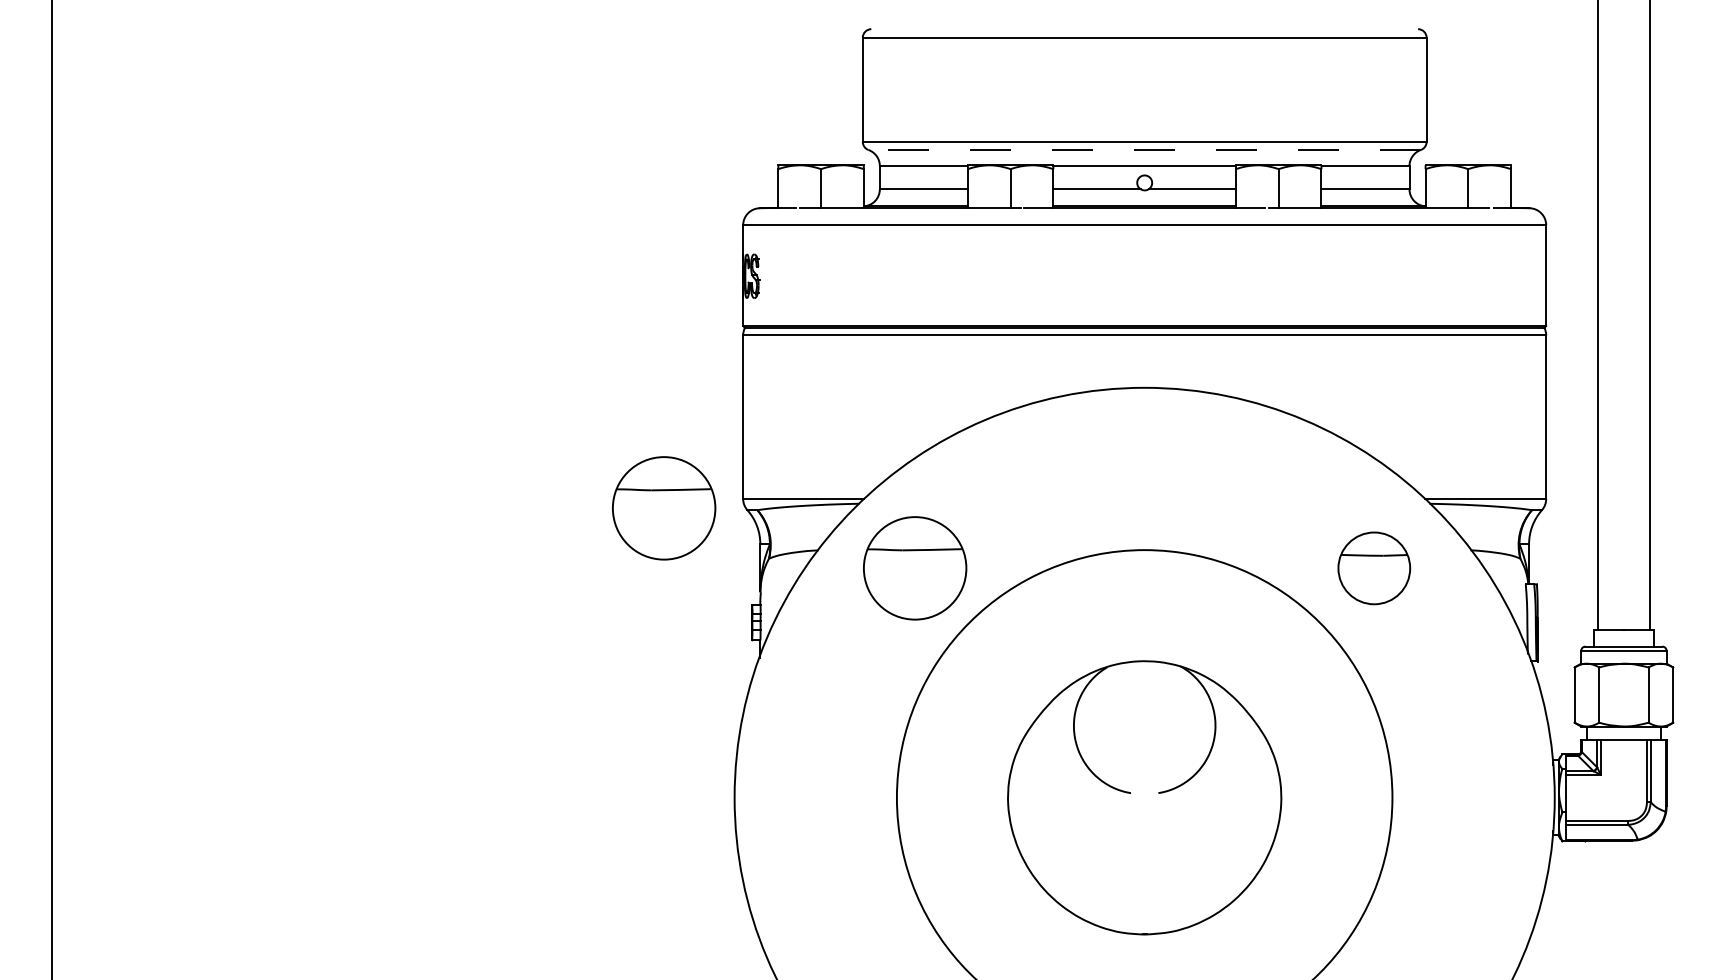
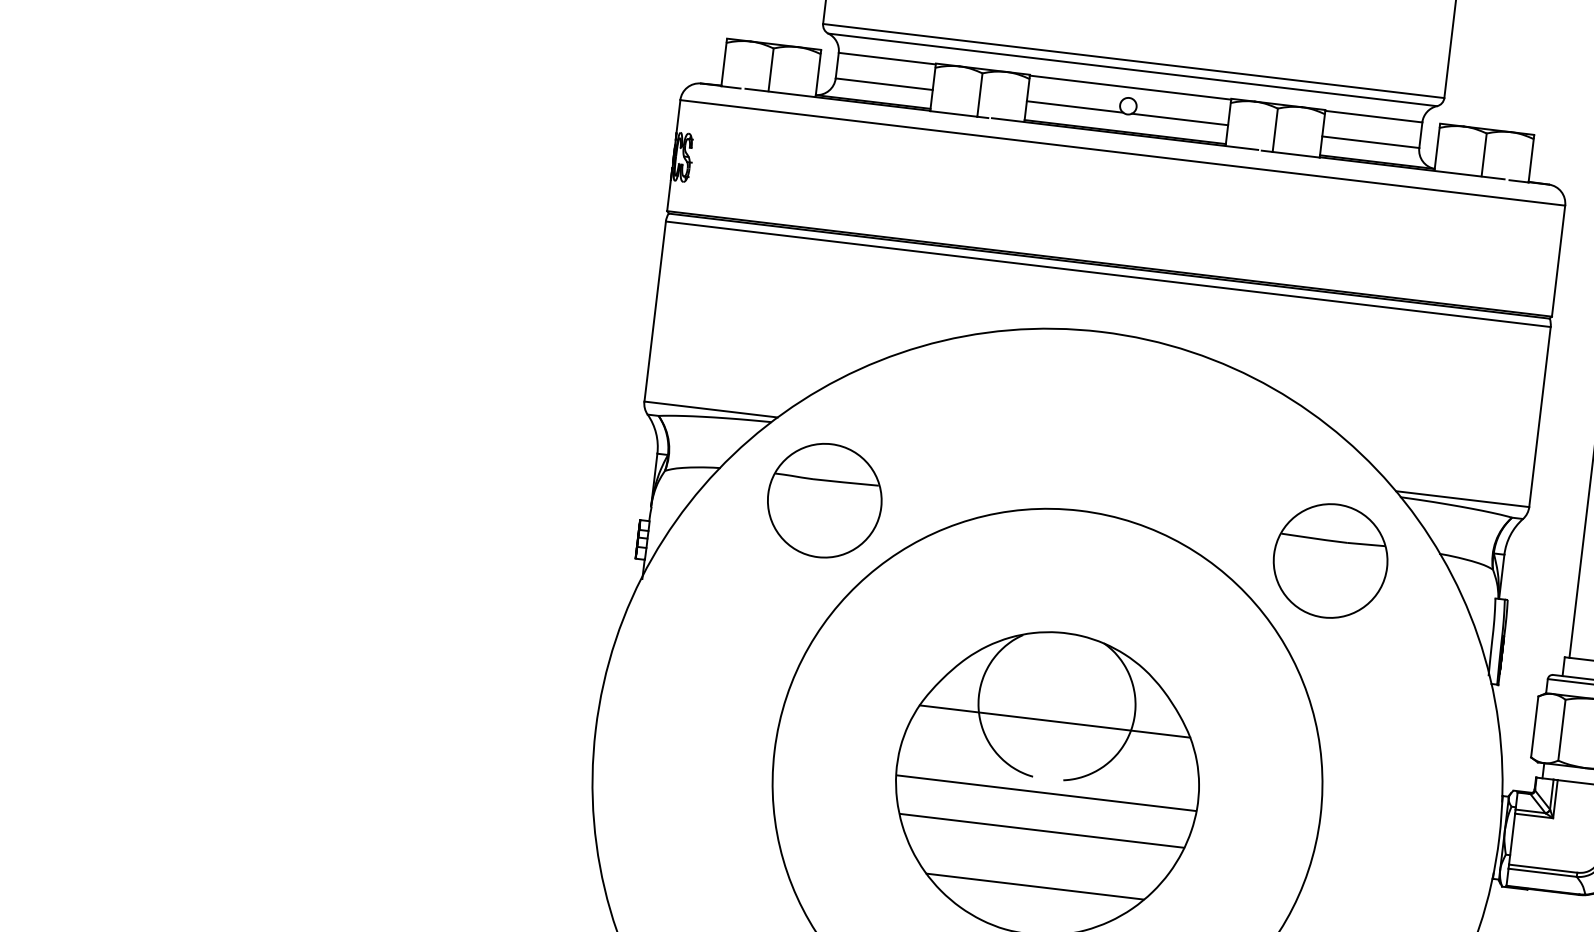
line: (1144, 149) -> (1132, 69), dashed -> solid
part: (664, 508) -> (556, 401), removed
part: (1374, 568) -> (1330, 561), size x1.43
line: (1144, 741) -> (1054, 721), added
line: (1144, 806) -> (1046, 793), added
line: (1144, 840) -> (1041, 830), added
line: (1144, 891) -> (1035, 886), added

